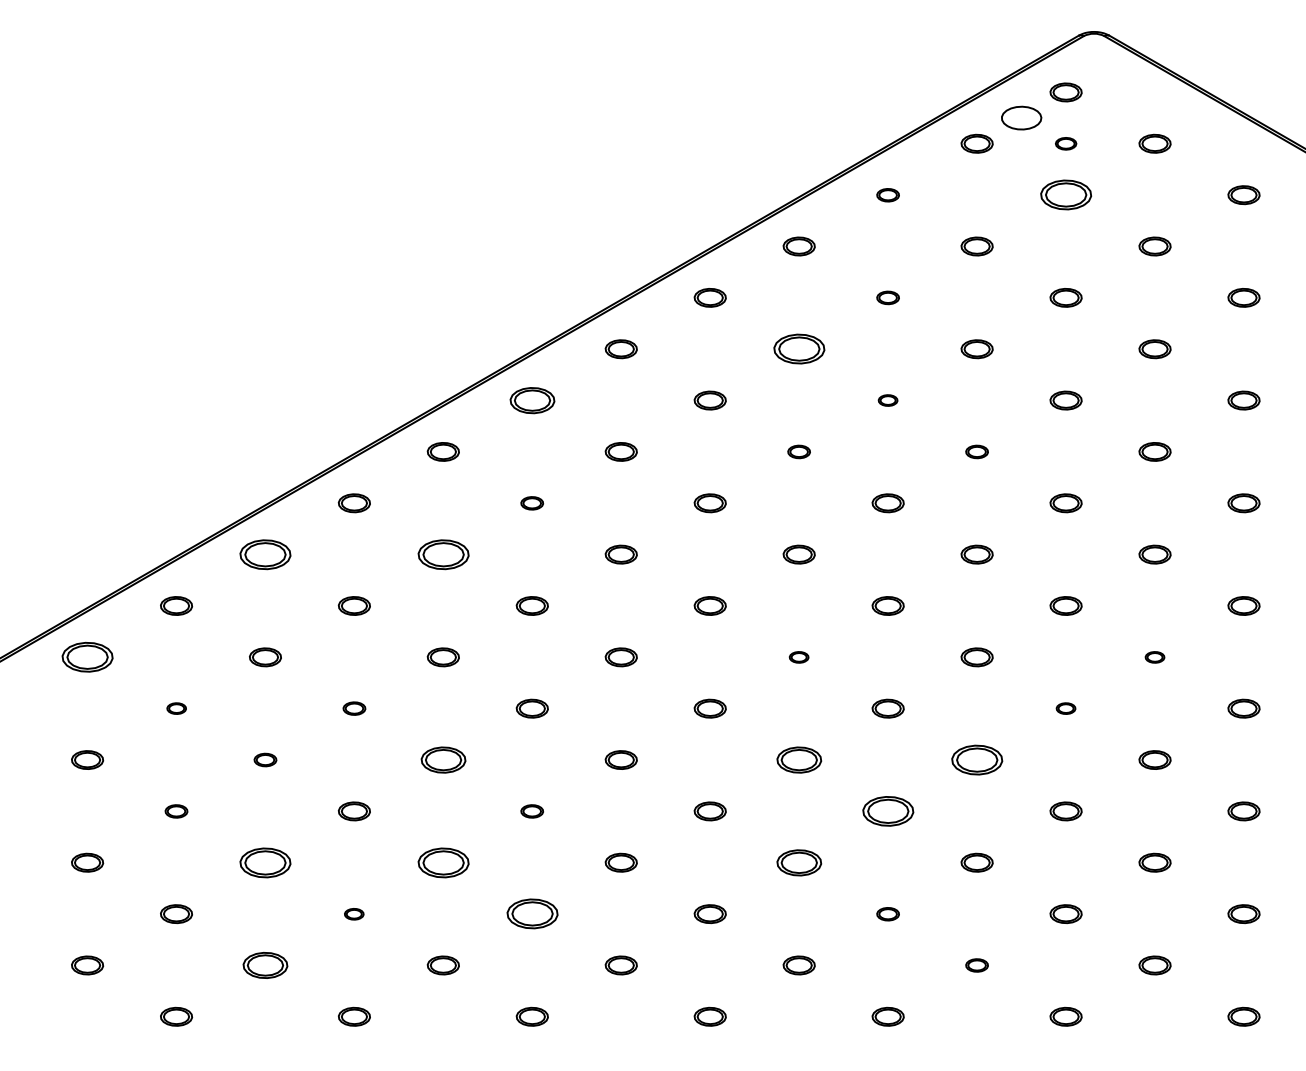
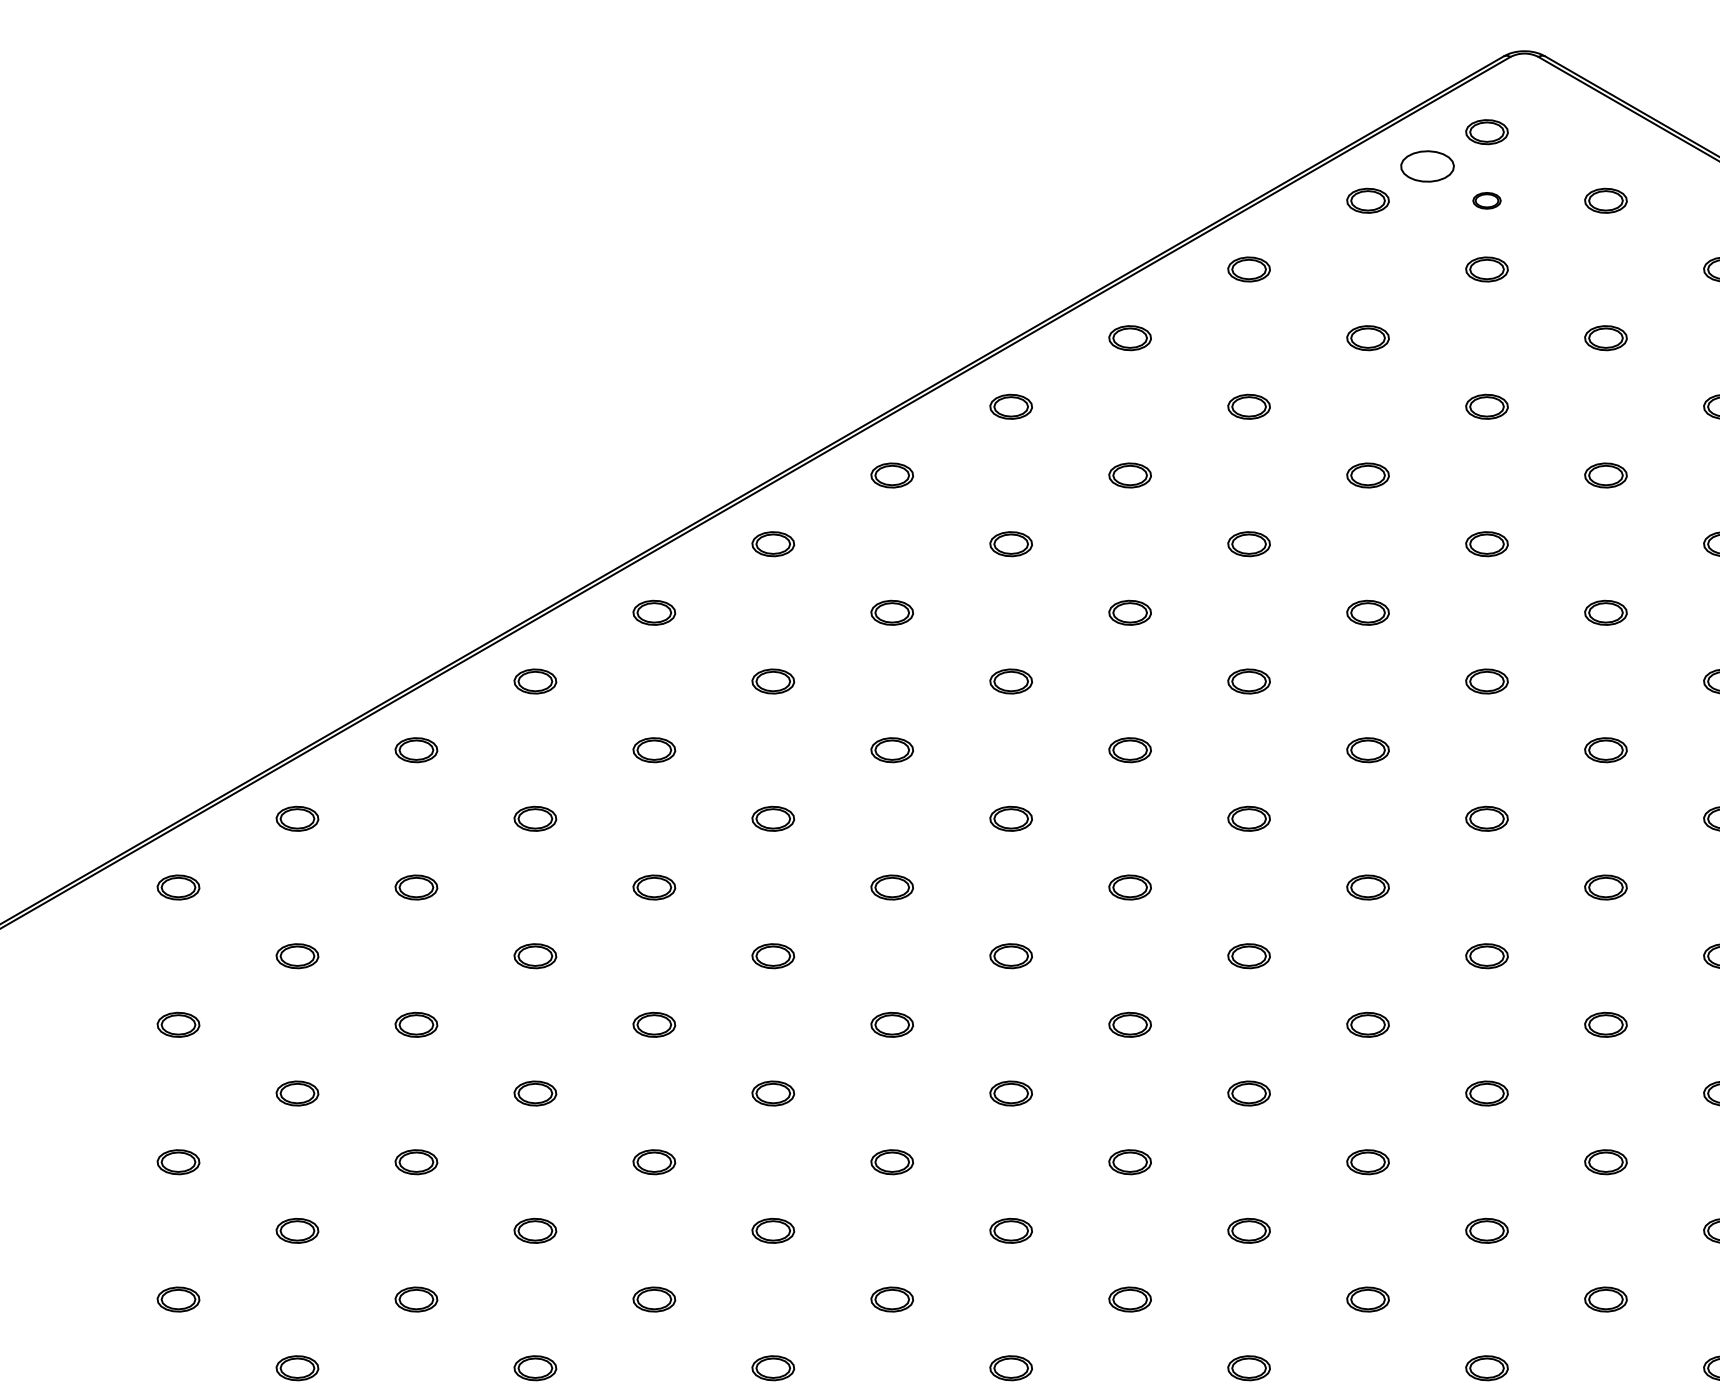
part: (887, 195) -> (1248, 269), size x1.43
part: (1065, 195) -> (1486, 269), size x0.62
part: (887, 297) -> (1248, 406), size x1.43
part: (798, 349) -> (1129, 475), size x0.62
part: (531, 400) -> (772, 544), size x0.71
part: (887, 400) -> (1248, 544), size x1.67
part: (798, 451) -> (1129, 612), size x1.43
part: (976, 451) -> (1367, 612), size x1.43
part: (531, 503) -> (772, 681), size x1.43
part: (265, 554) -> (416, 749), size x0.62
part: (442, 554) -> (653, 749), size x0.62
part: (87, 657) -> (178, 887), size x0.62
part: (798, 657) -> (1129, 887), size x1.67
part: (1154, 657) -> (1605, 887), size x1.67
part: (176, 708) -> (297, 955), size x1.67
part: (354, 708) -> (535, 955), size x1.43
part: (1065, 708) -> (1486, 955), size x1.67
part: (265, 759) -> (416, 1024), size x1.43
part: (442, 759) -> (653, 1024), size x0.71
part: (798, 759) -> (1129, 1024), size x0.71
part: (976, 759) -> (1367, 1024), size x0.62
part: (176, 811) -> (297, 1093), size x1.43
part: (531, 811) -> (772, 1093), size x1.43
part: (887, 811) -> (1248, 1093), size x0.62
part: (265, 862) -> (416, 1161), size x0.62
part: (442, 862) -> (653, 1161), size x0.62
part: (798, 862) -> (1129, 1161), size x0.71
part: (353, 914) -> (534, 1231), size x1.67
part: (531, 914) -> (772, 1231), size x0.62
part: (887, 914) -> (1248, 1231), size x1.43
part: (265, 965) -> (416, 1299), size x0.71
part: (976, 965) -> (1367, 1299), size x1.43

